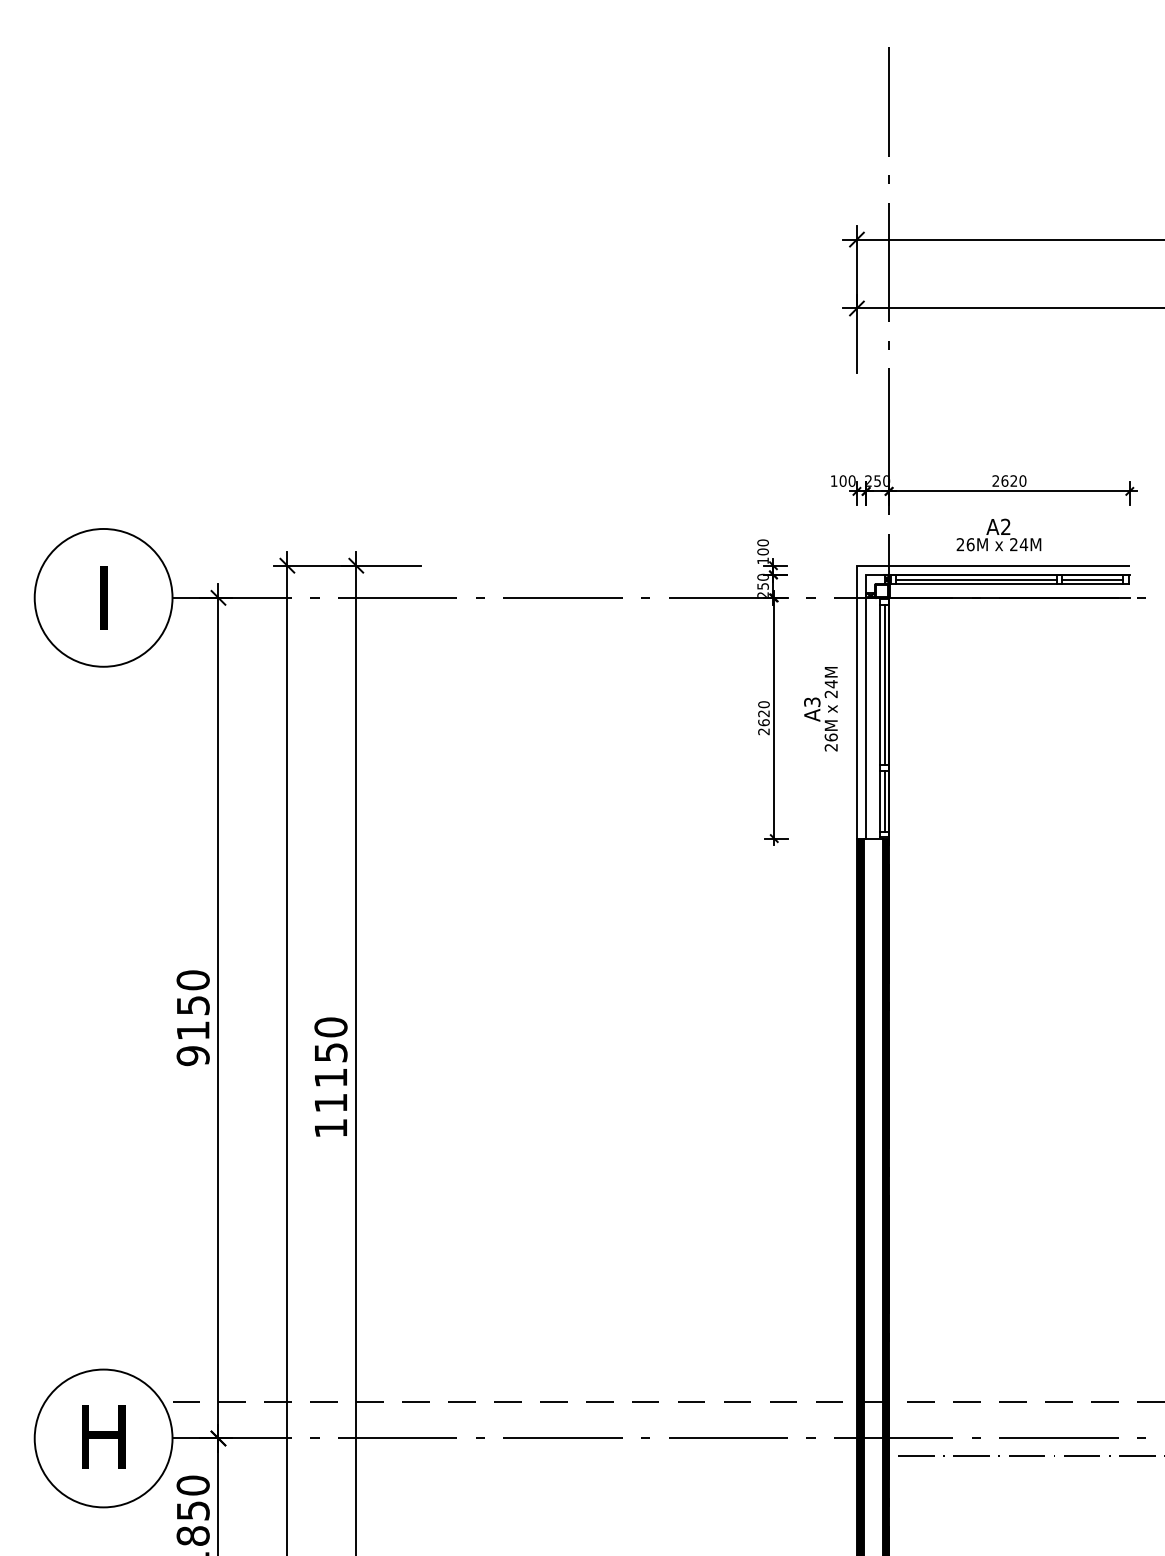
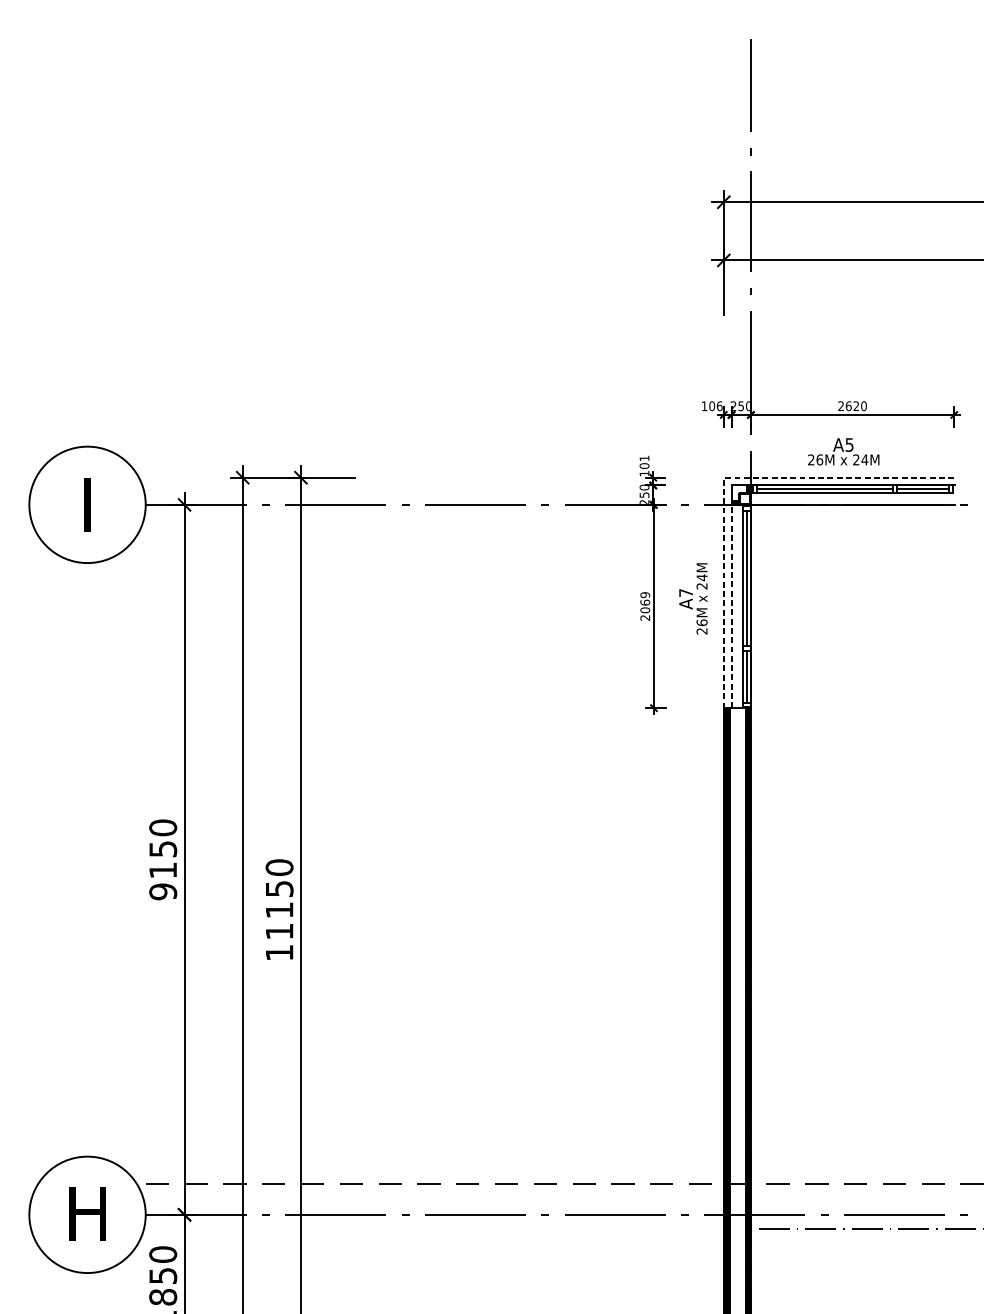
text: (851, 480) -> (719, 405), 100 -> 106
text: (1005, 526) -> (849, 444), A2 -> A5
text: (762, 542) -> (644, 458), 100 -> 101
line: (856, 565) -> (723, 477), solid -> dashed
text: (812, 701) -> (686, 592), A3 -> A7
text: (763, 713) -> (644, 602), 2620 -> 2069
line: (866, 717) -> (731, 605), solid -> dashed

